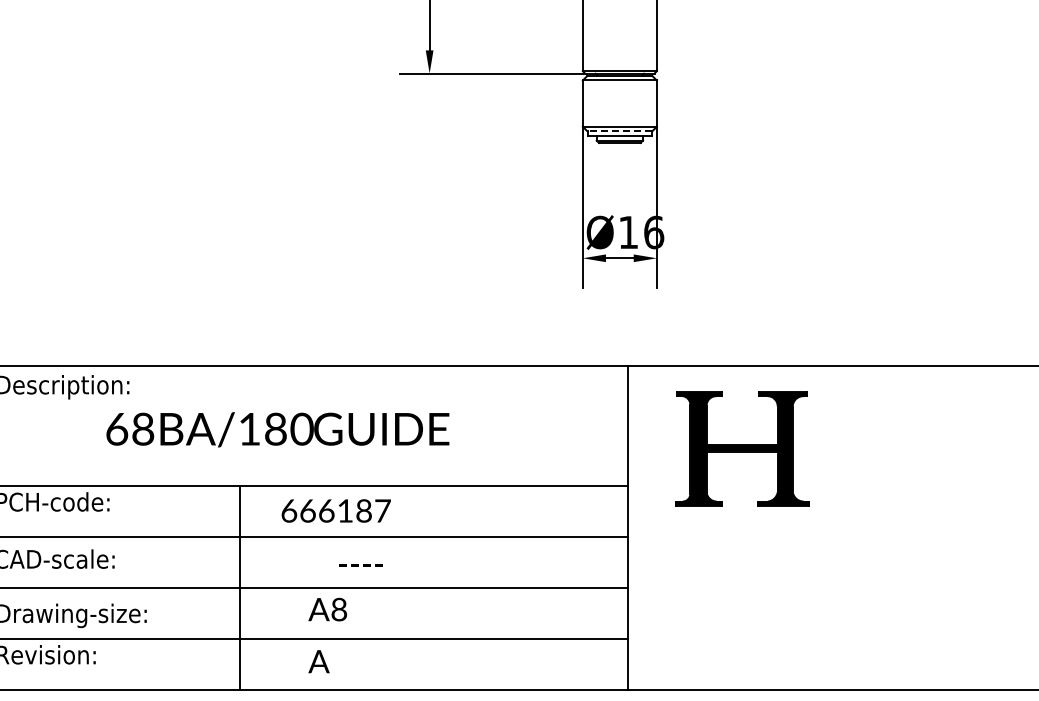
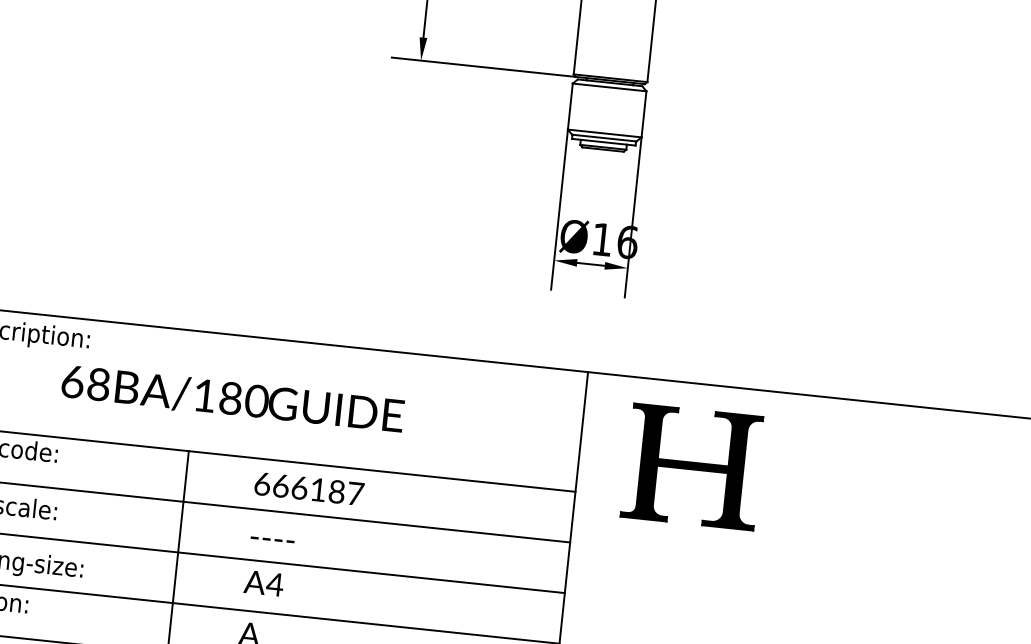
line: (619, 131) -> (603, 138), dashed -> solid
text: (335, 510) -> (308, 488), moved
text: (360, 565) -> (271, 539), moved
text: (338, 609) -> (274, 584), A8 -> A4

